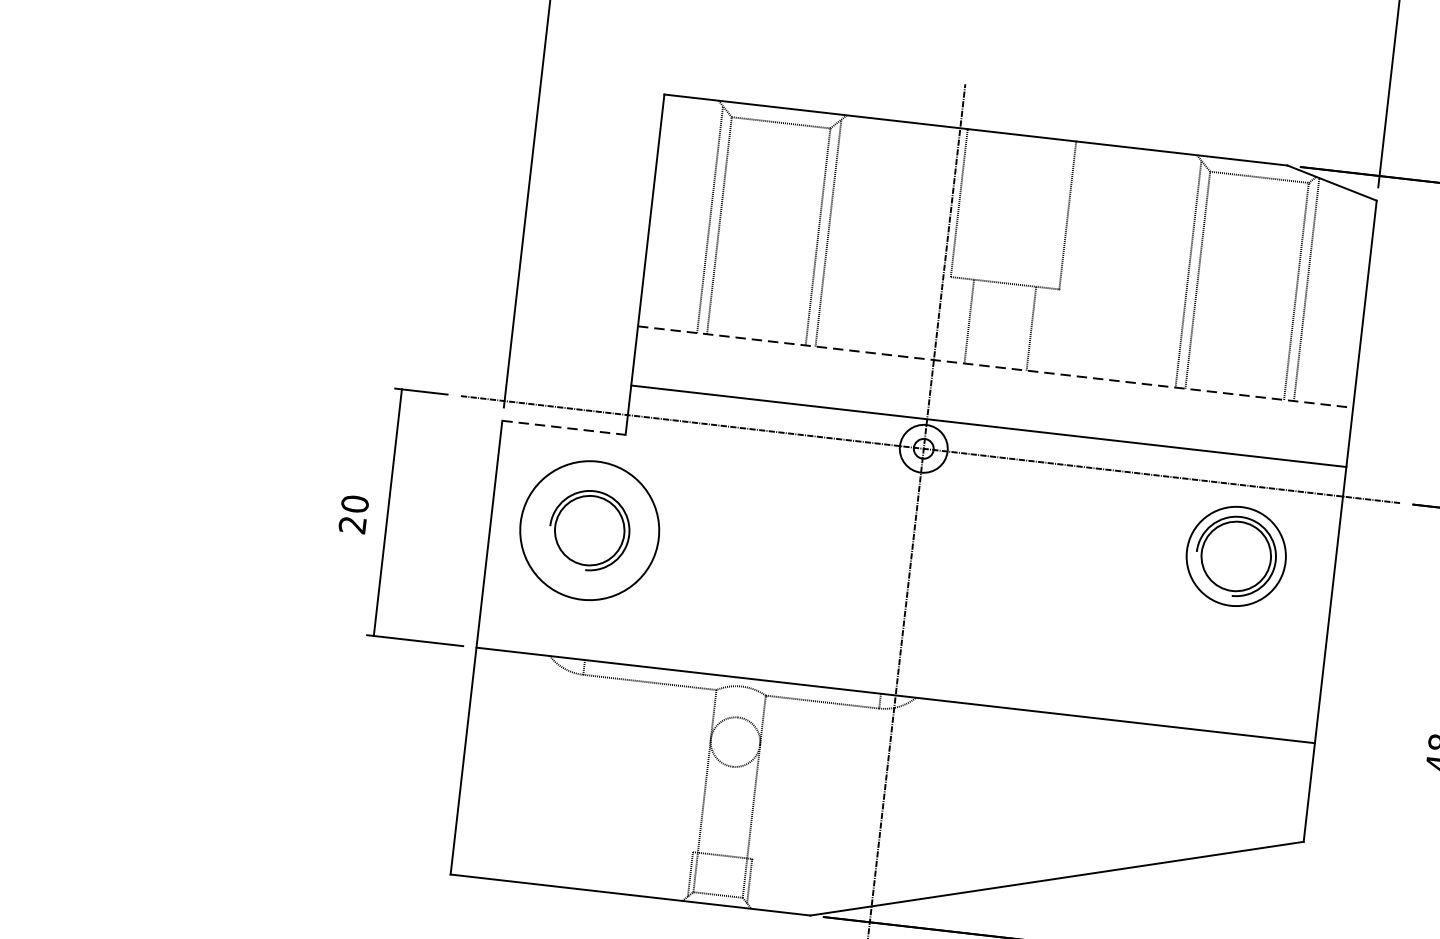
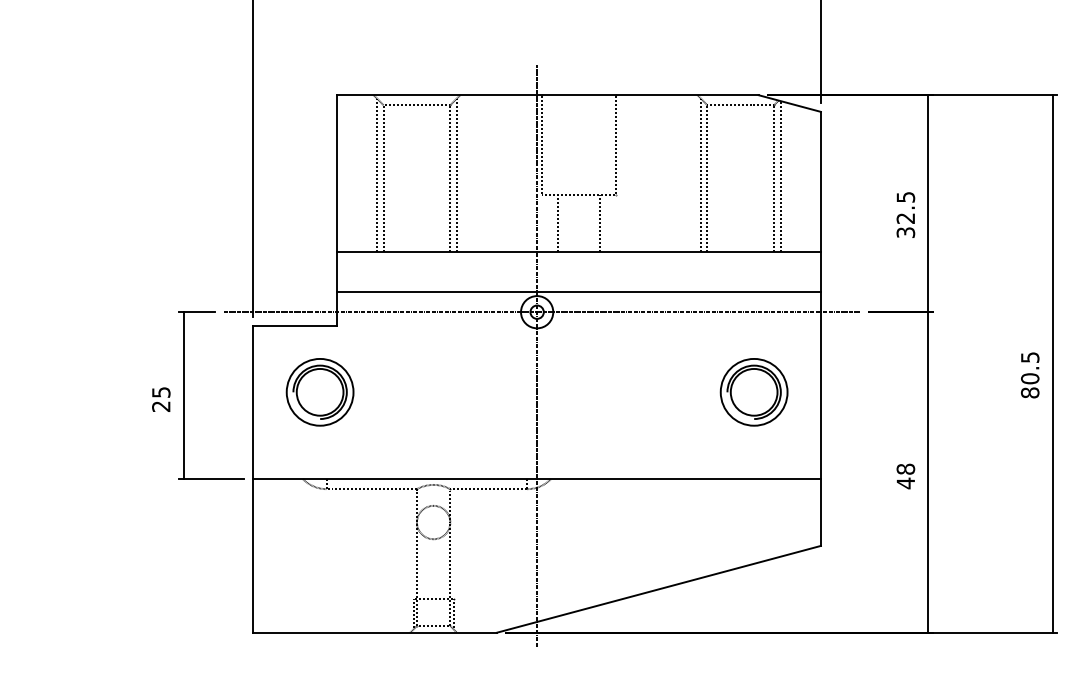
line: (996, 367) -> (579, 252), dashed -> solid
line: (564, 427) -> (295, 325), dashed -> solid
text: (355, 502) -> (161, 391), 20 -> 25
circle: (588, 529) -> (319, 391), size x0.71
part: (1235, 556) -> (753, 392), moved

